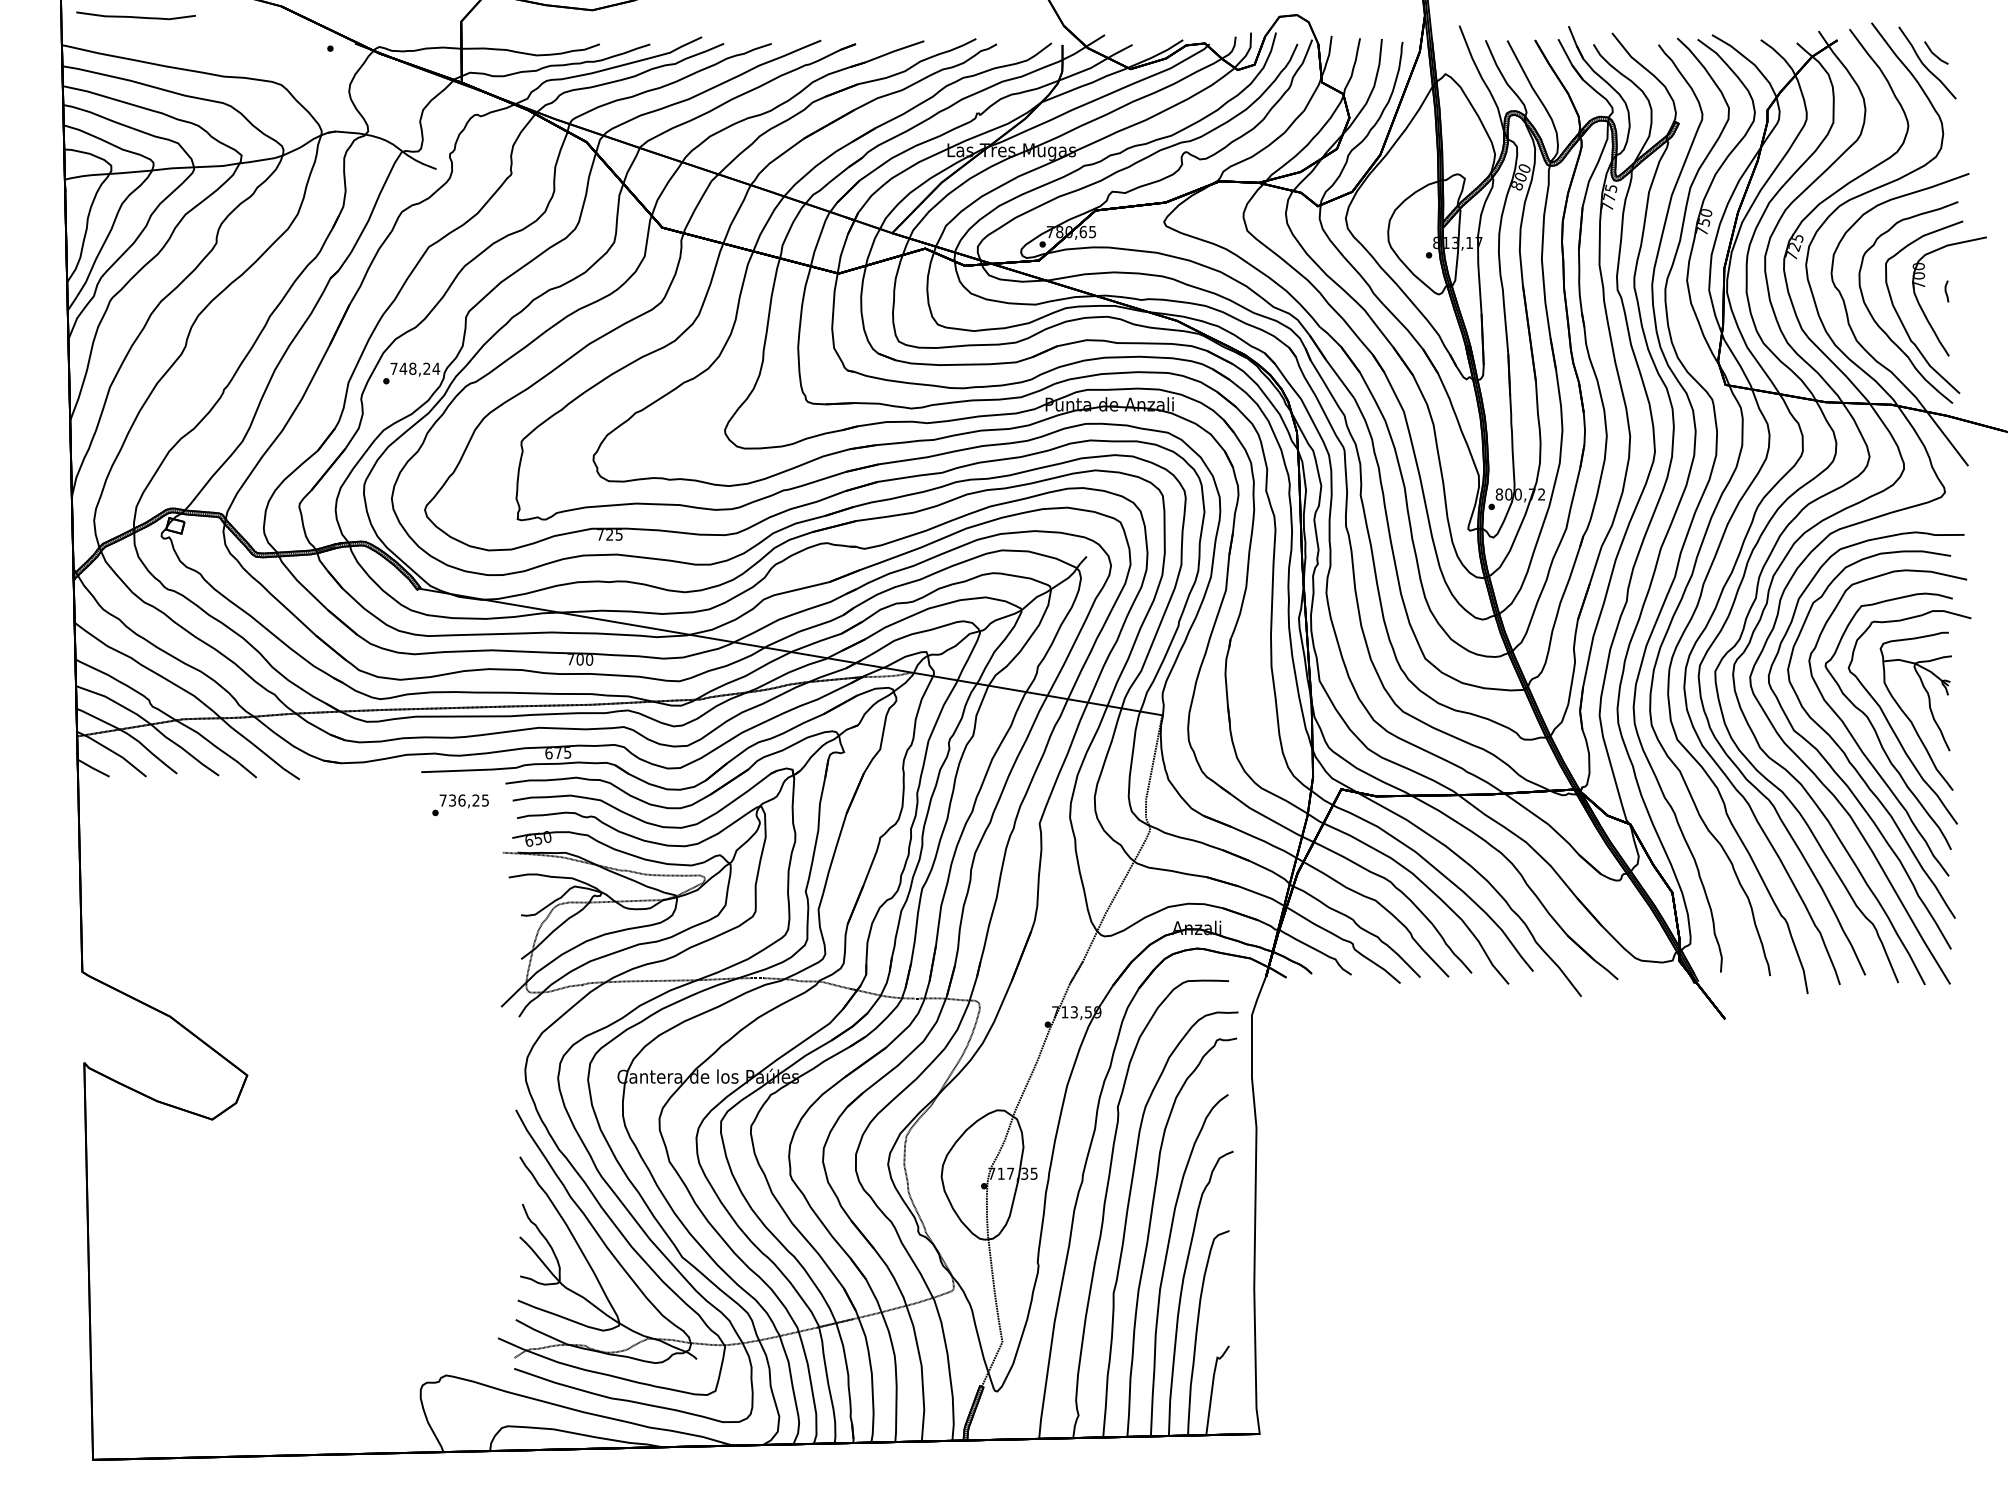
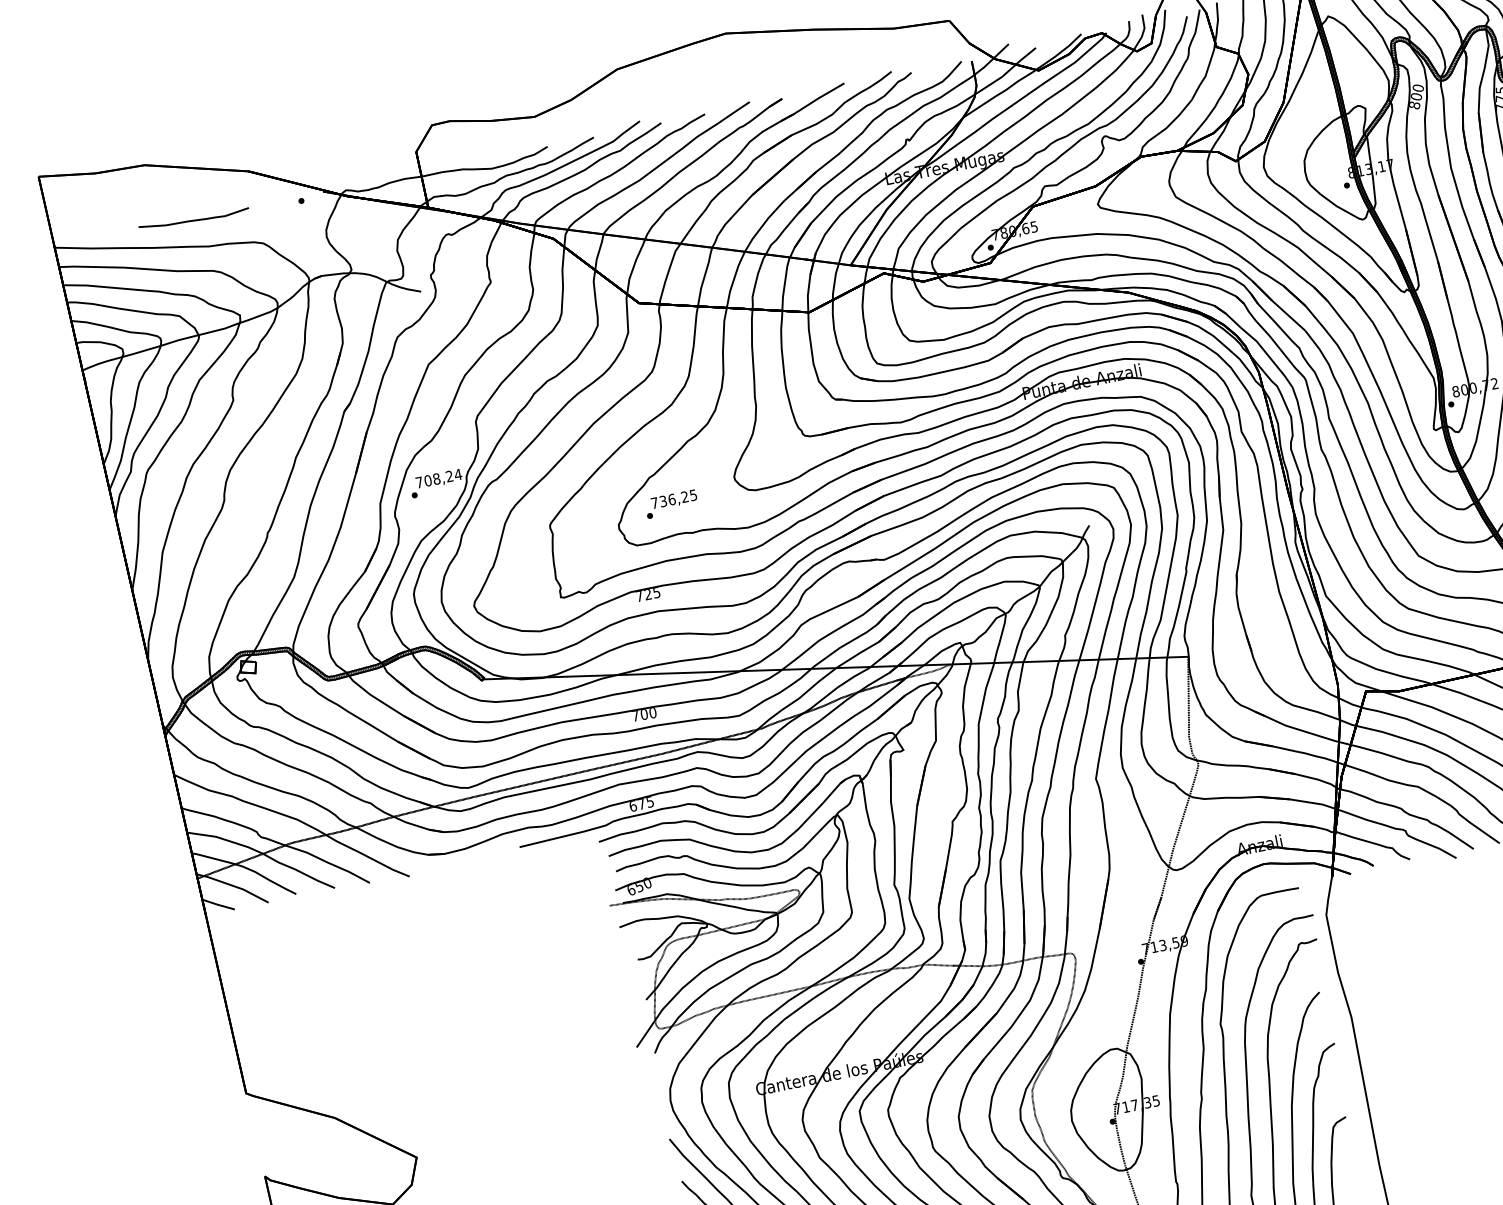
curve: (135, 16) -> (193, 219), moved
text: (403, 368) -> (428, 480), 748,24 -> 708,24
text: (460, 805) -> (671, 504), moved

